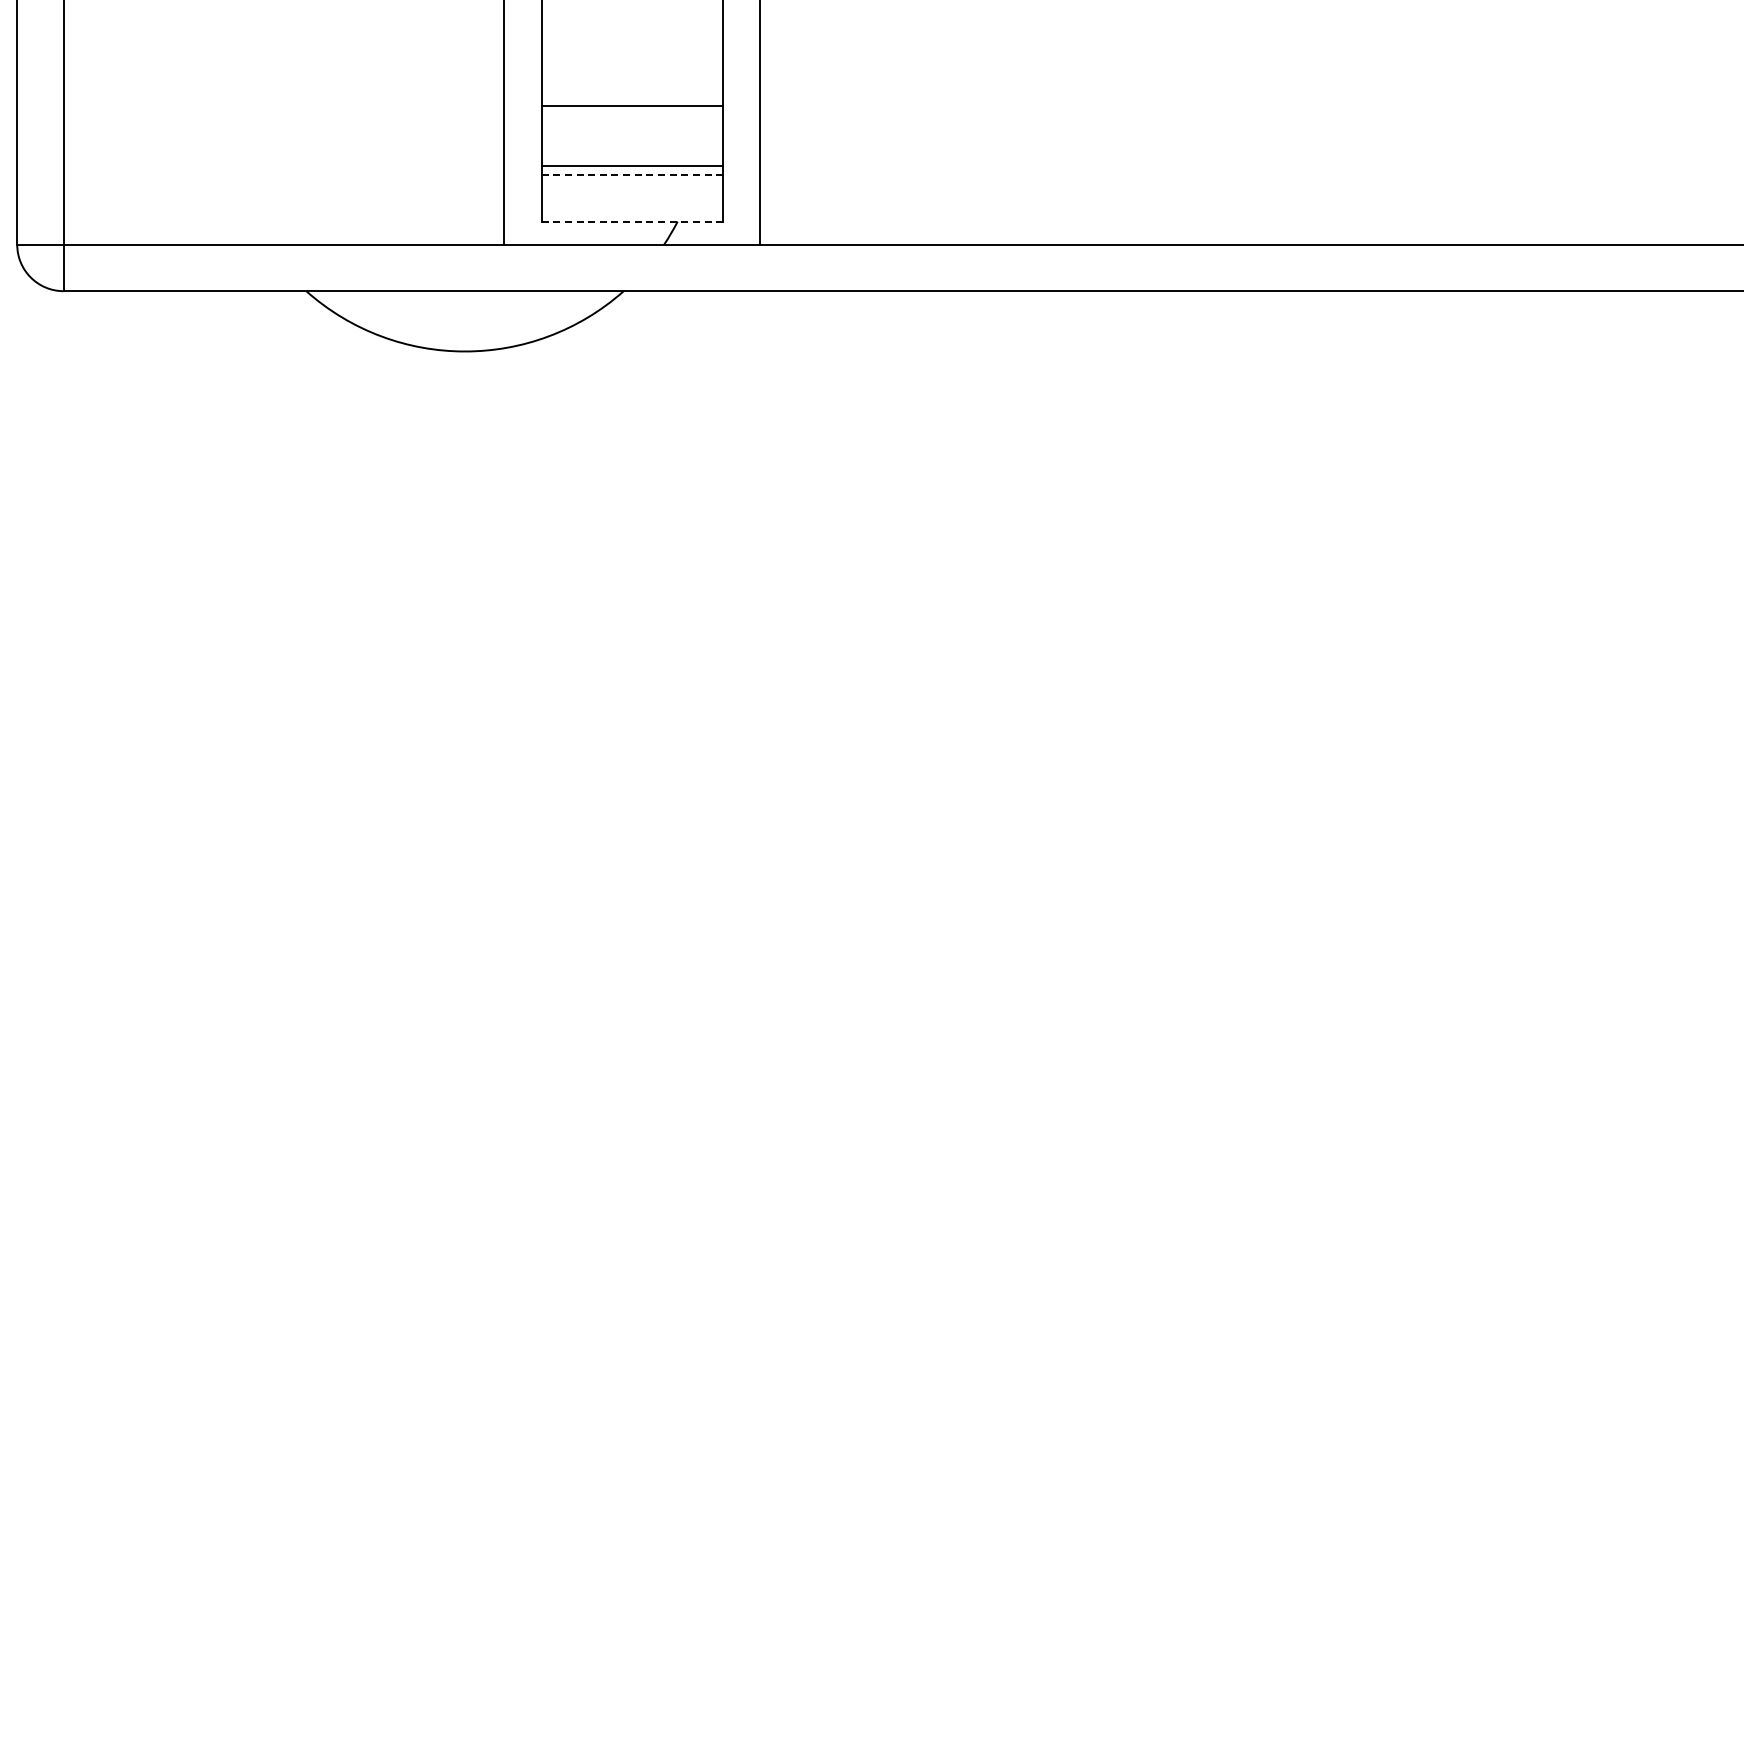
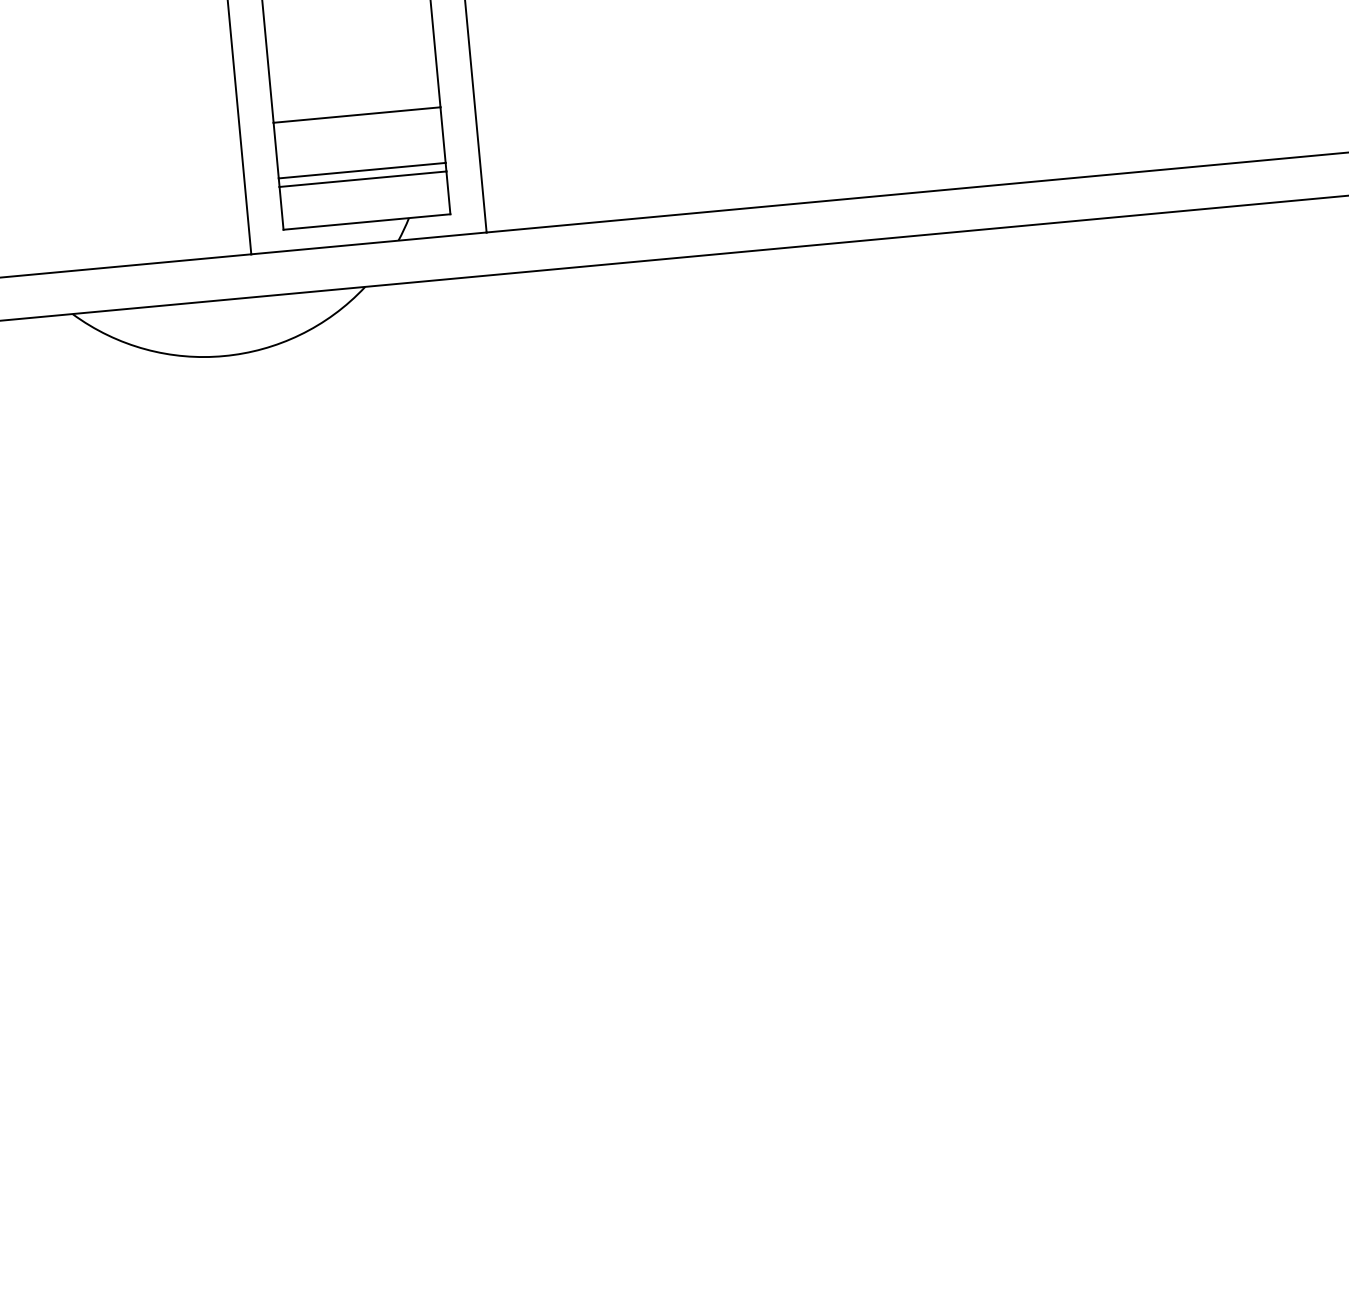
line: (632, 175) -> (363, 179), dashed -> solid
line: (632, 221) -> (367, 221), dashed -> solid

